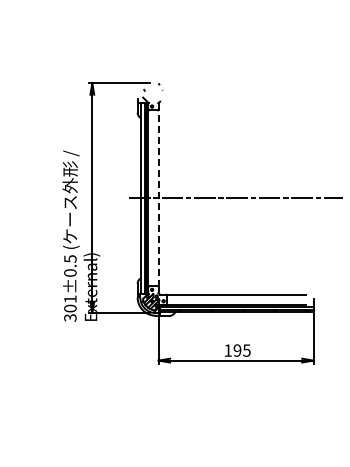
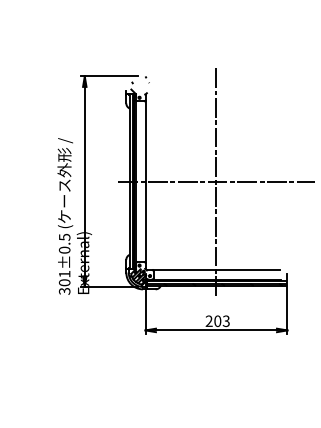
line: (158, 198) -> (145, 181), dashed -> solid
line: (236, 199) -> (216, 182), added
text: (237, 350) -> (217, 321), 195 -> 203

